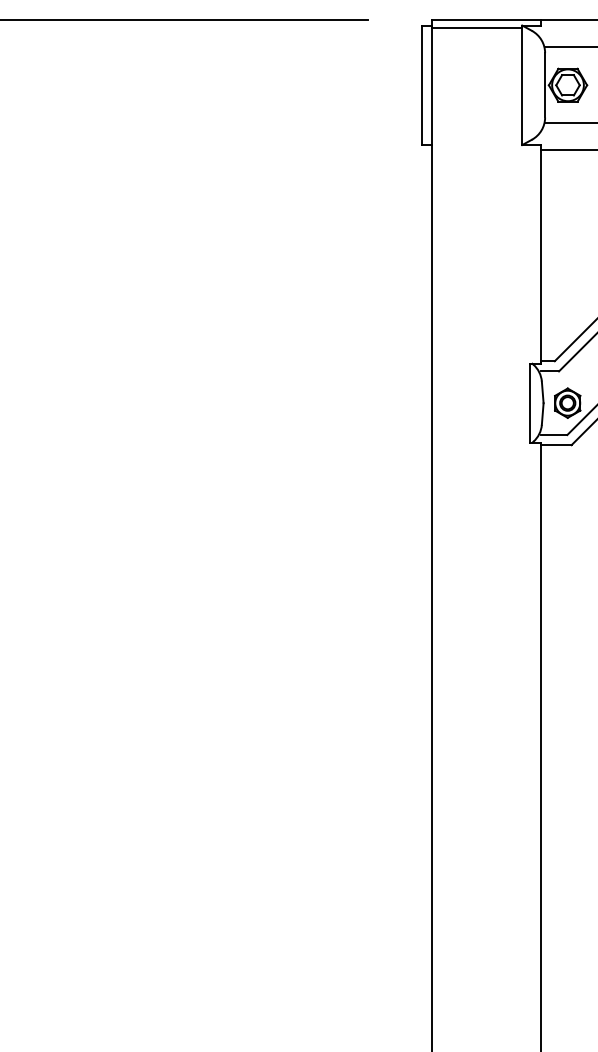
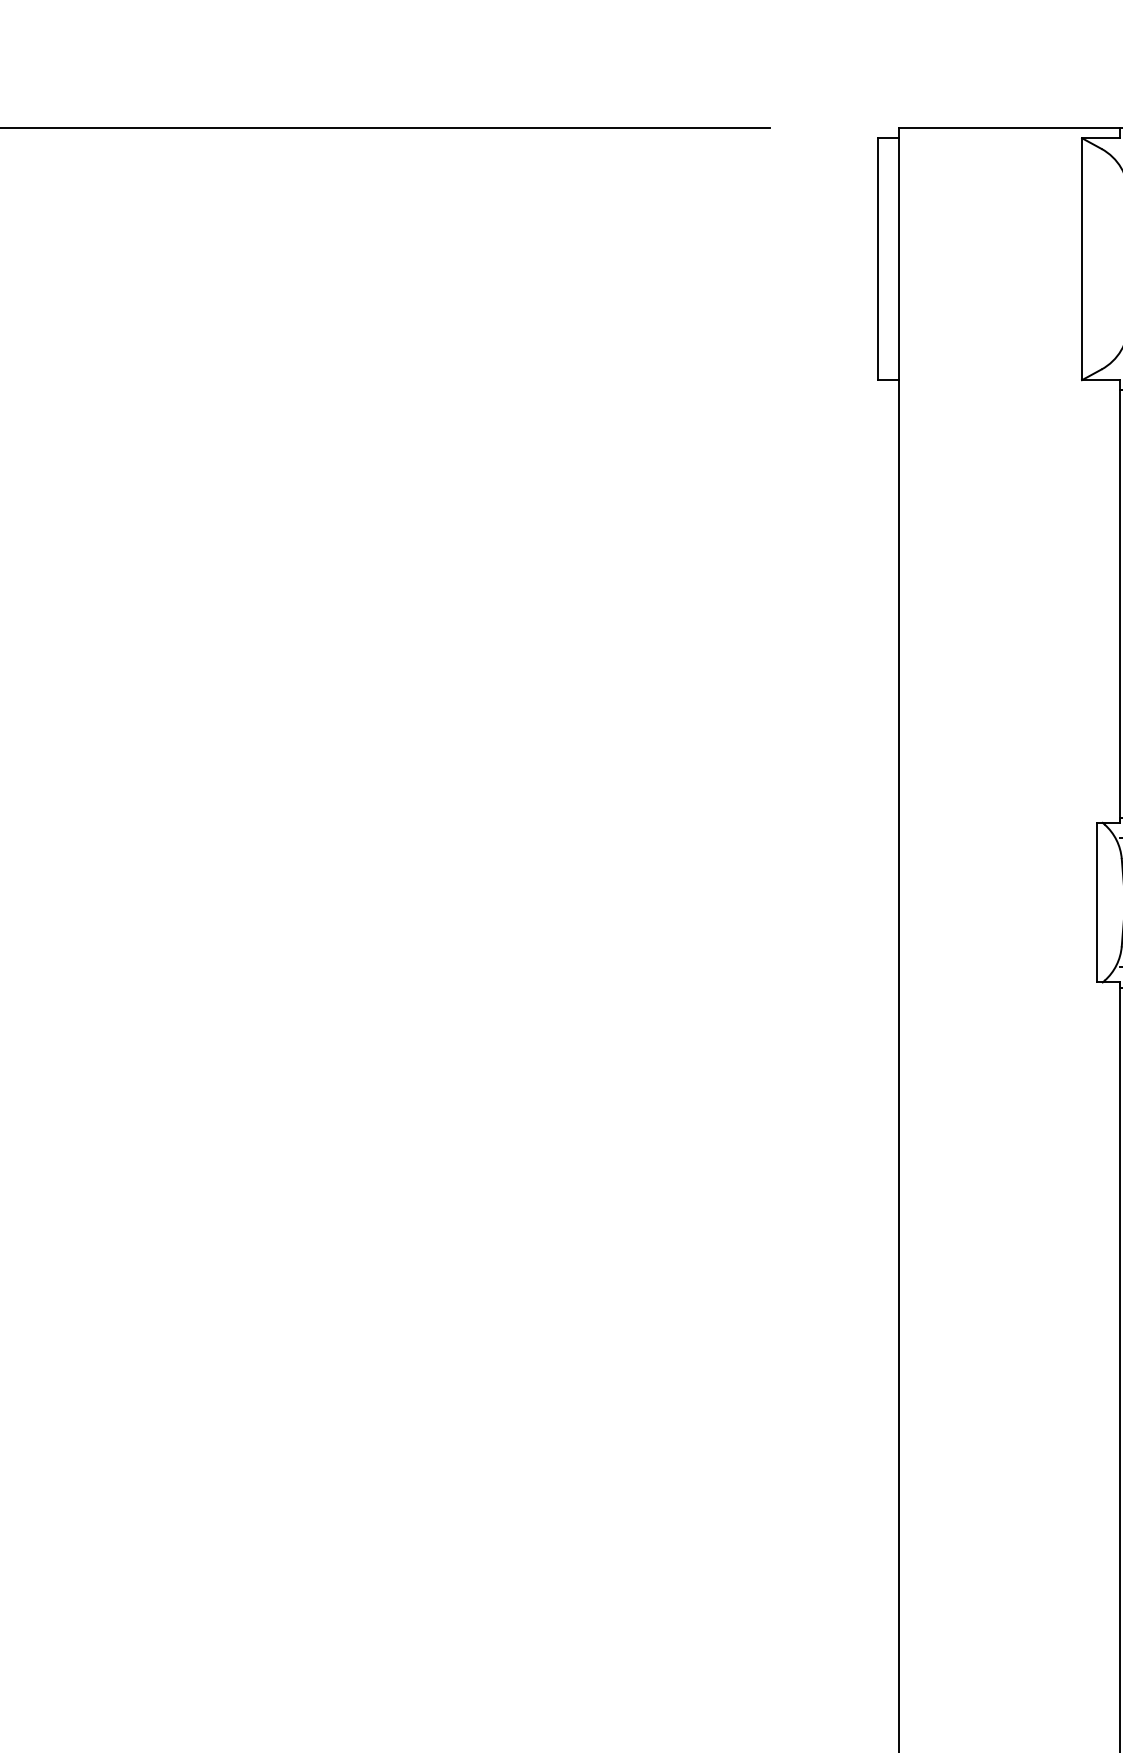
line: (476, 28) -> (989, 144), removed

